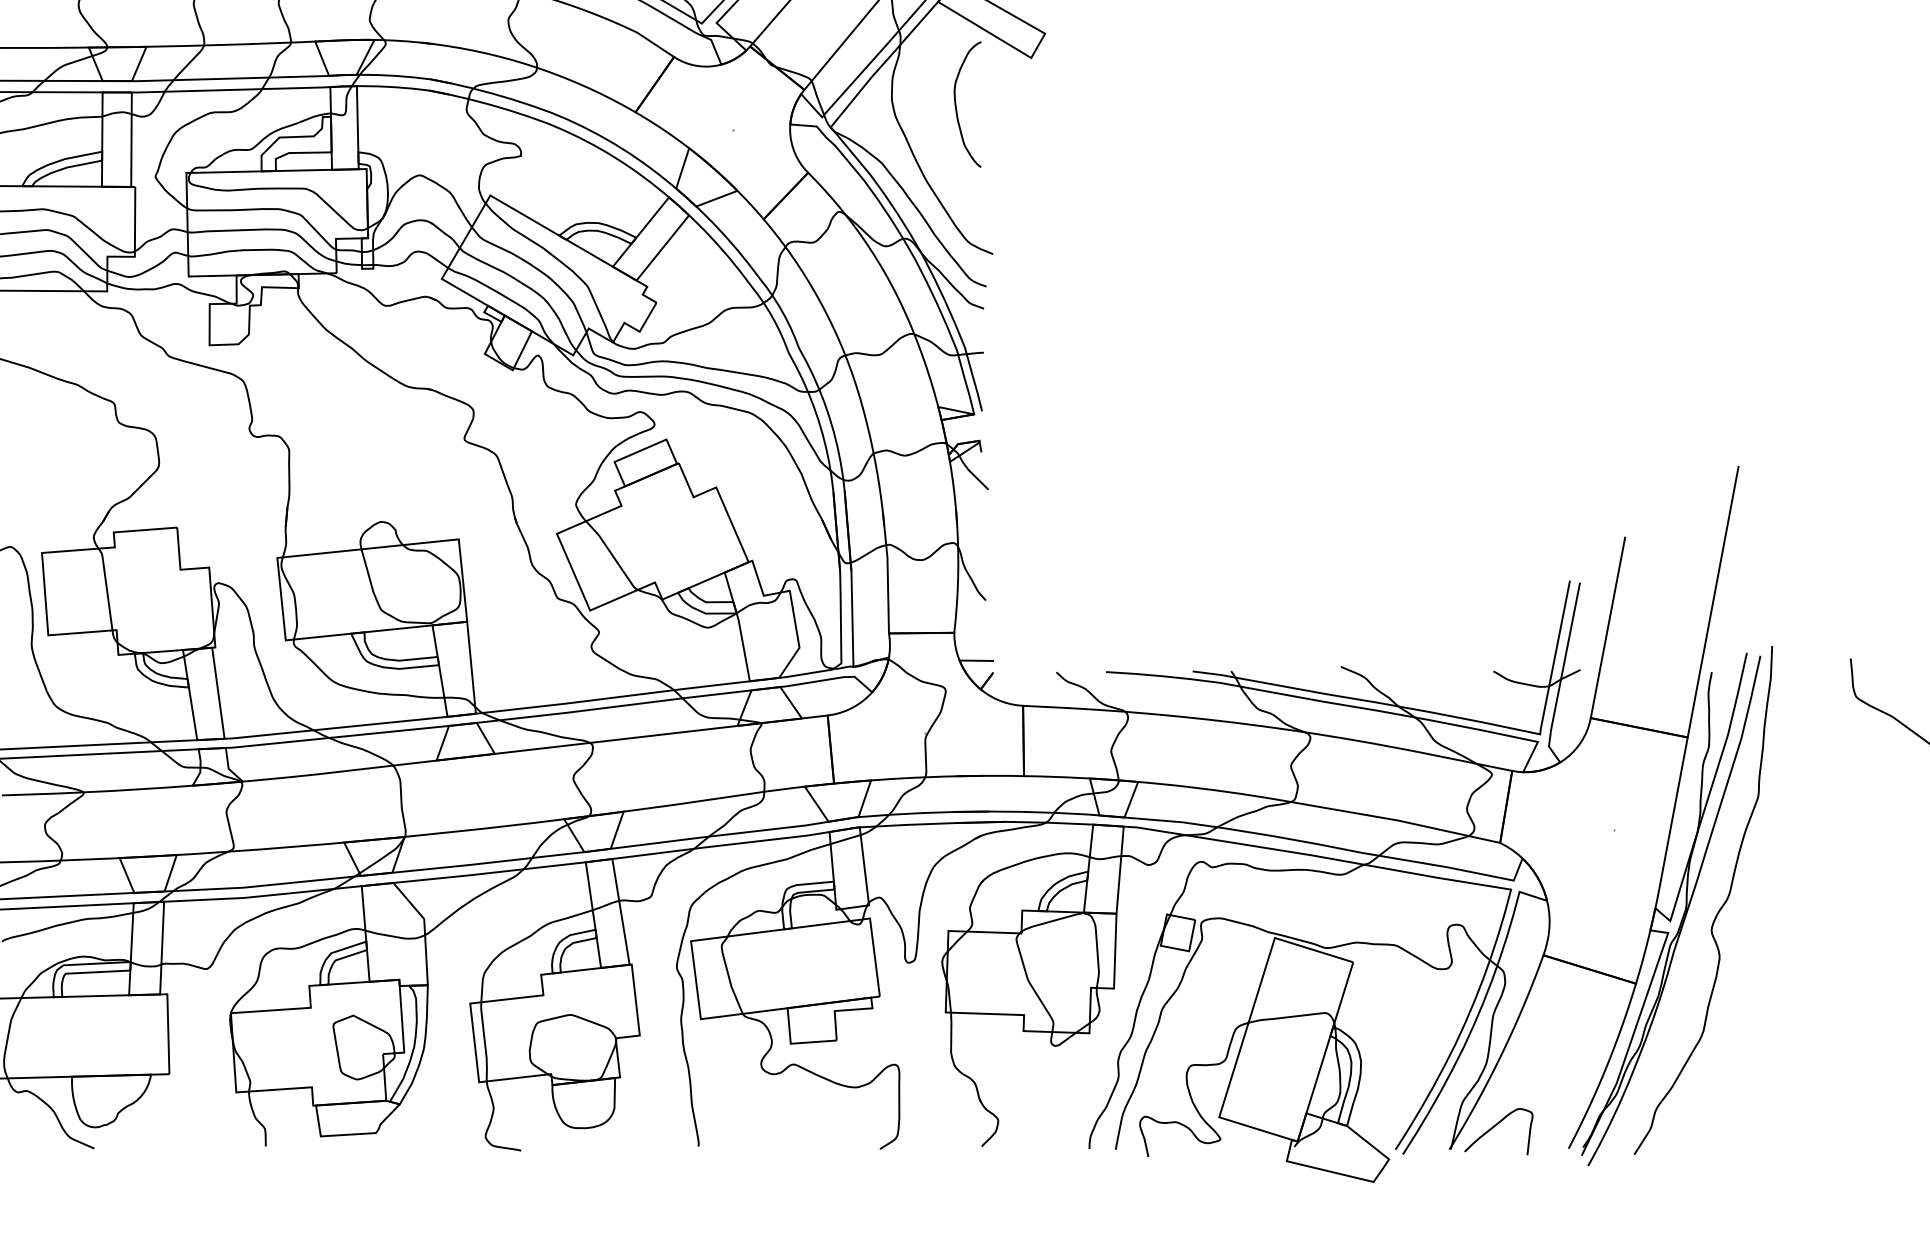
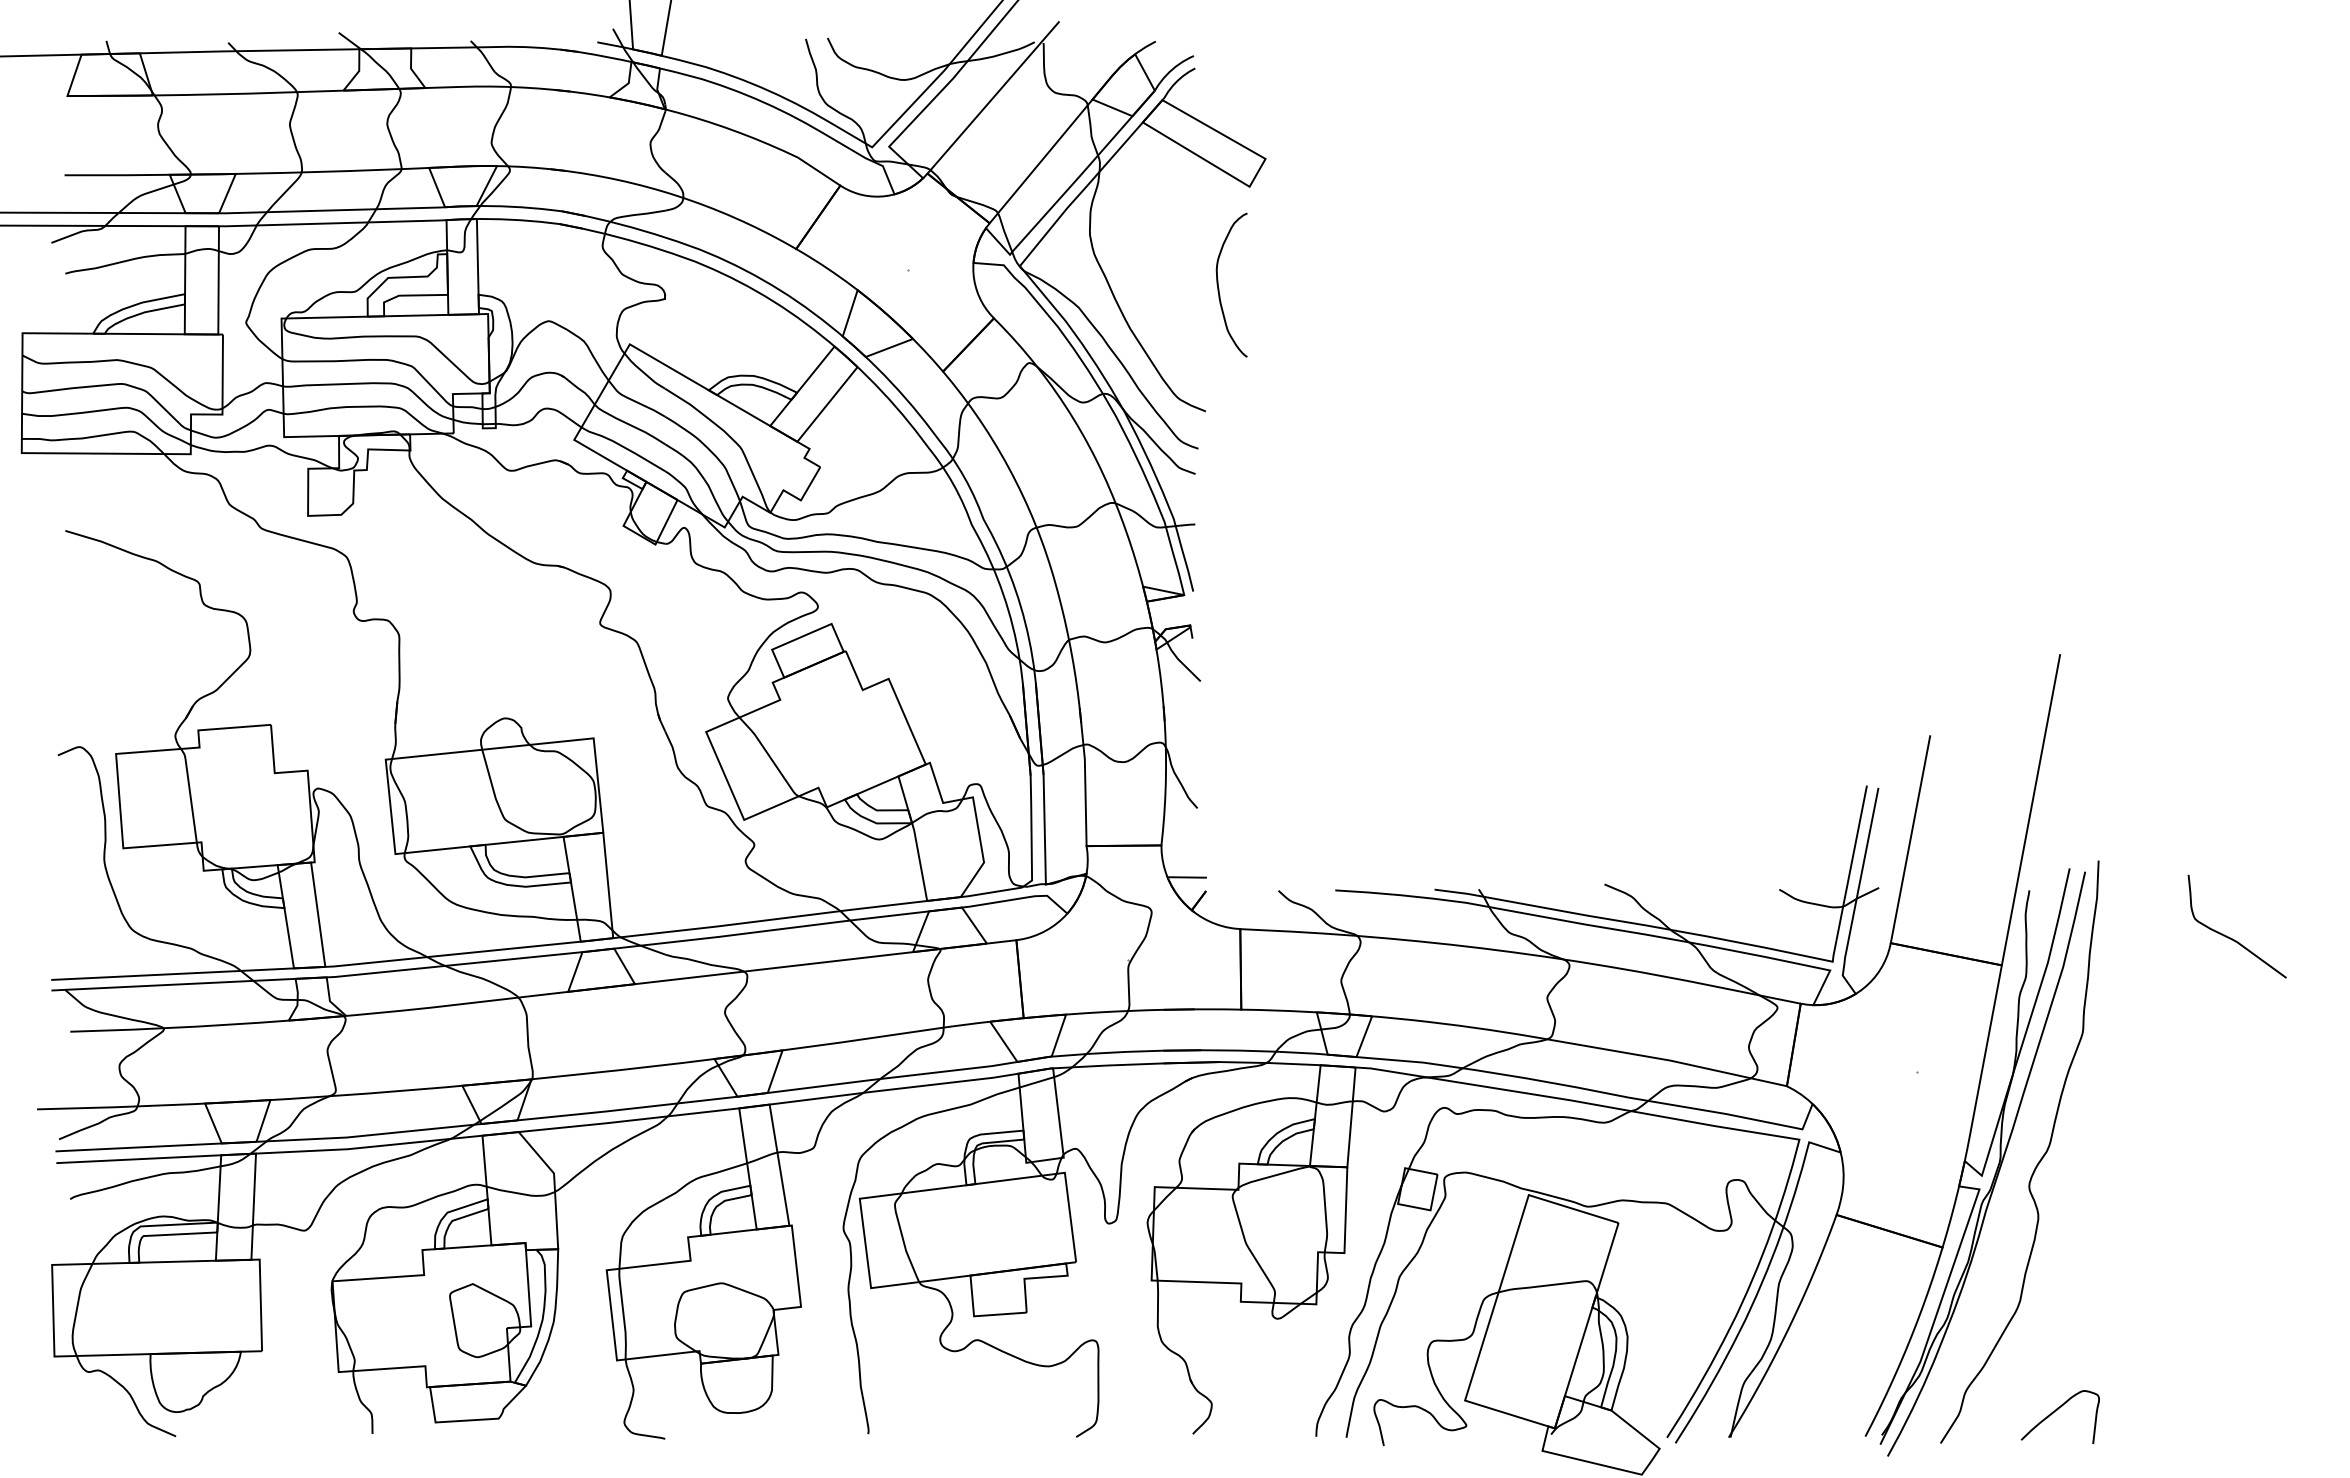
curve: (956, 107) -> (1219, 288), moved
curve: (1495, 1126) -> (2056, 1411), moved

